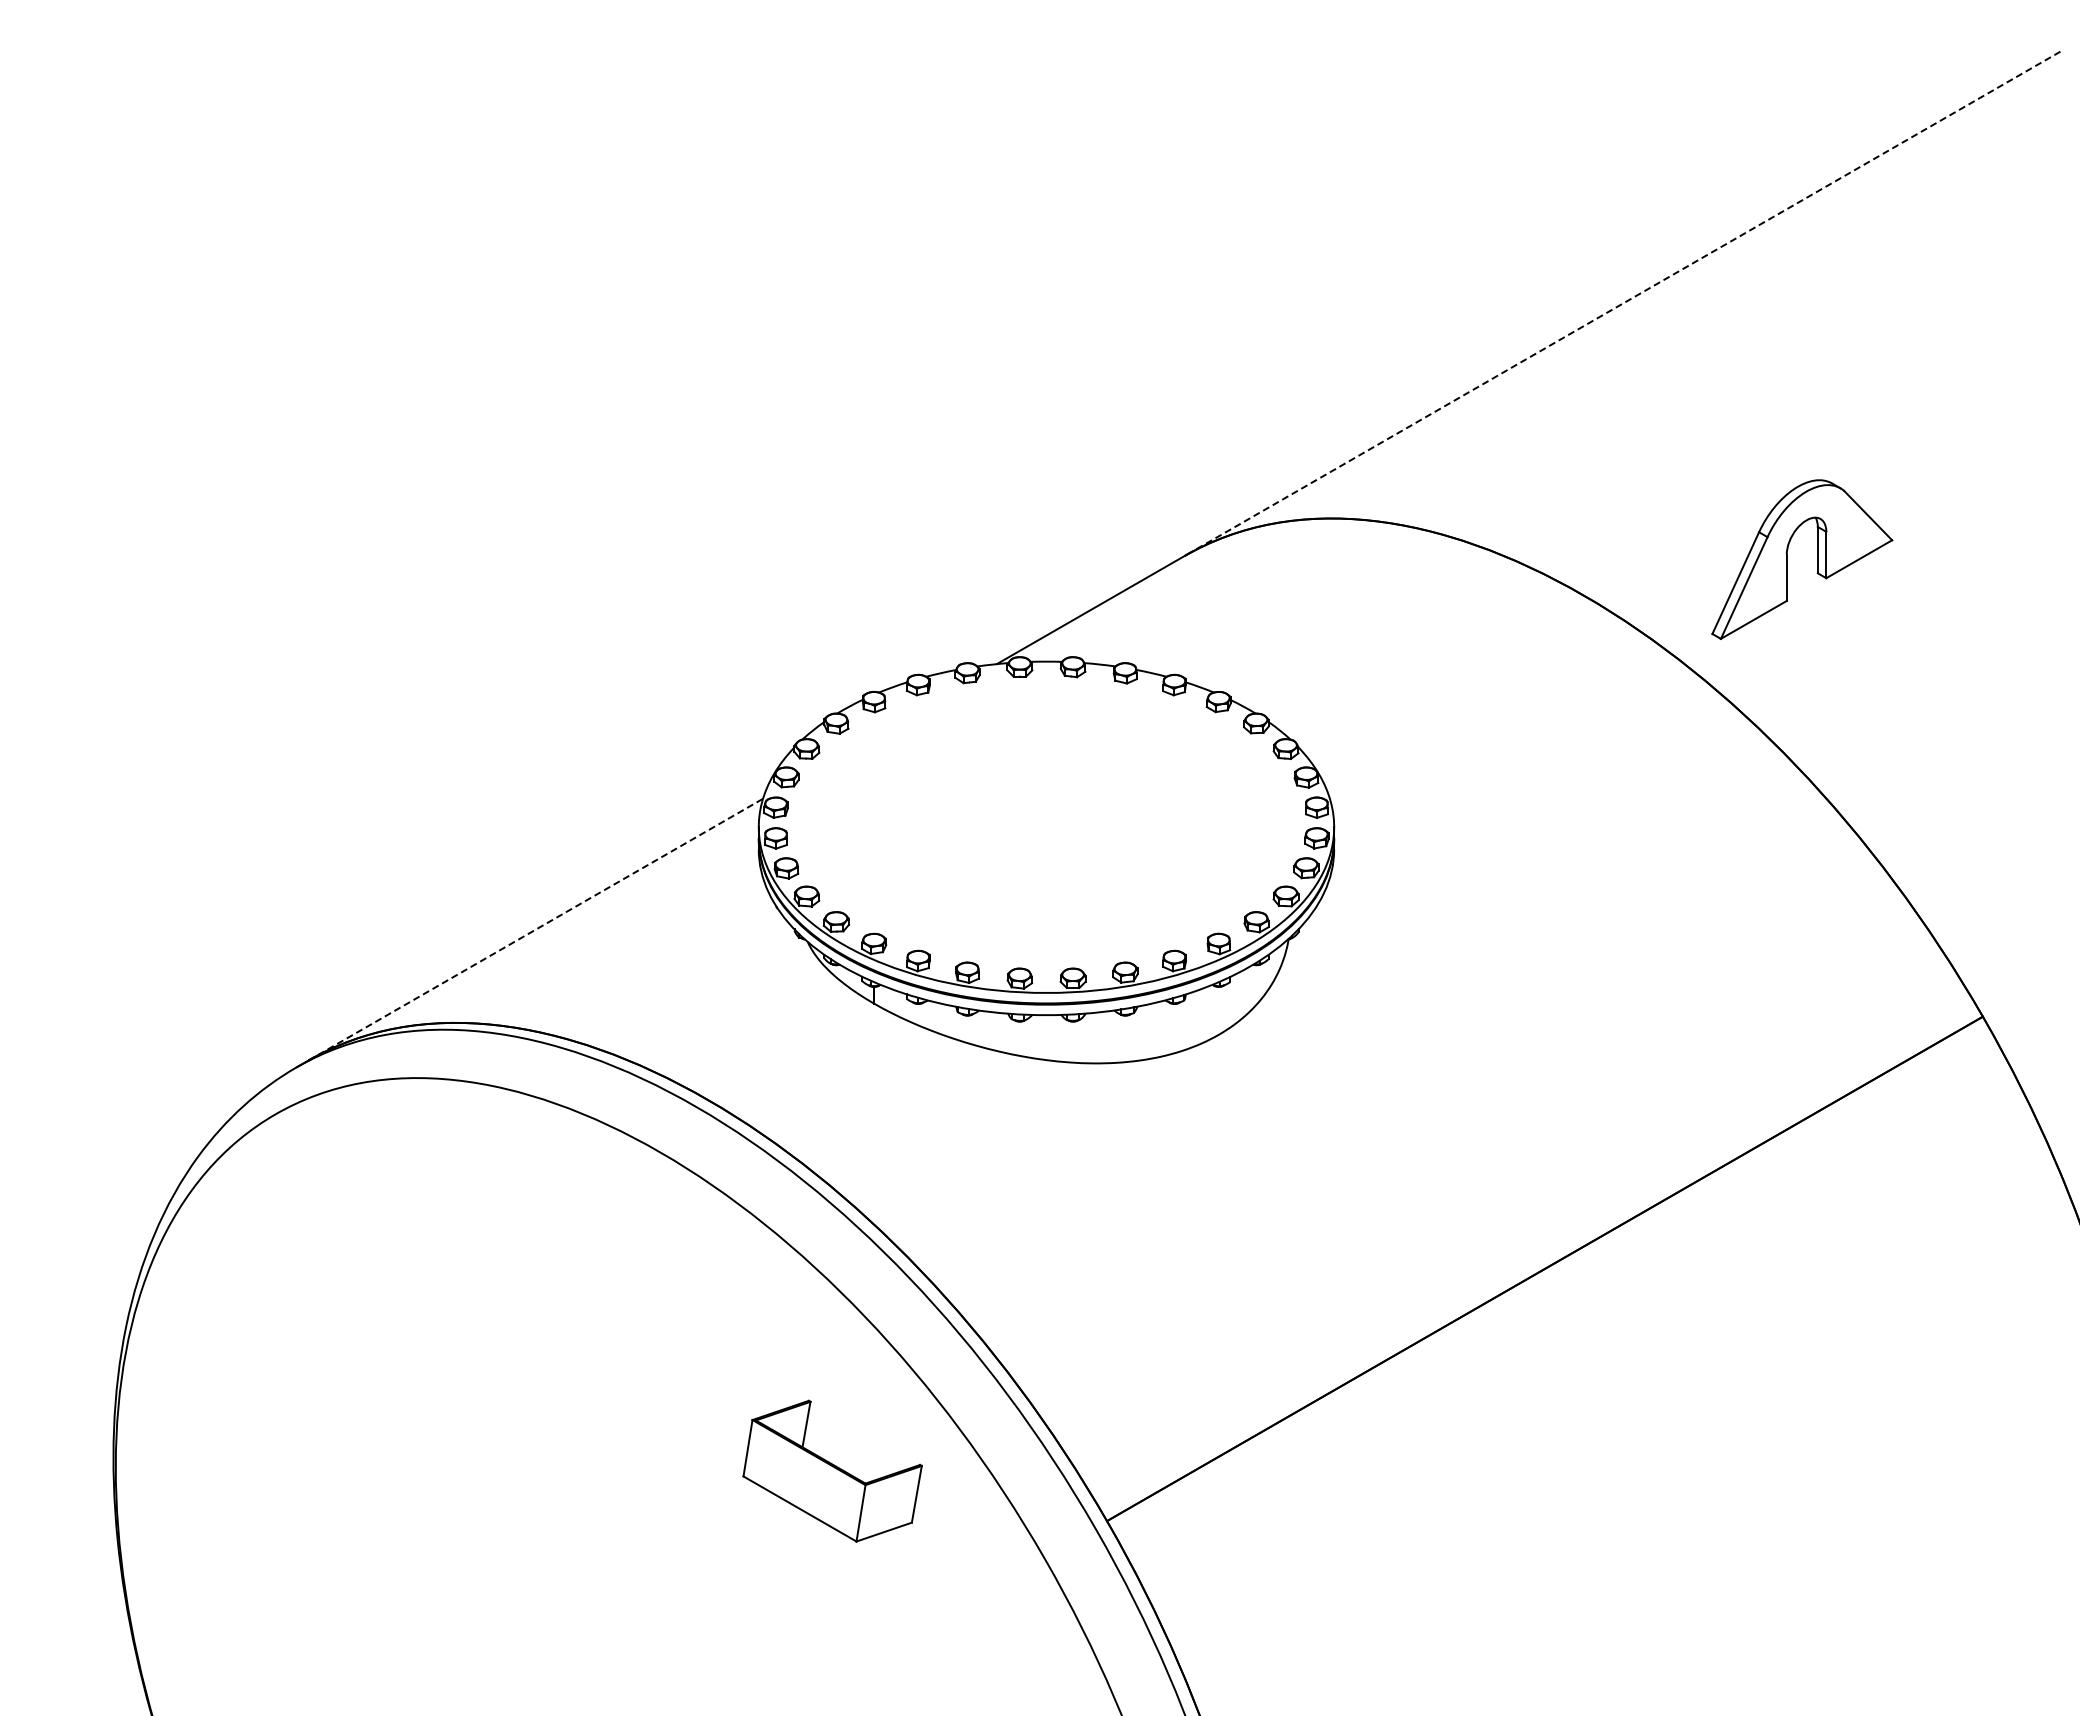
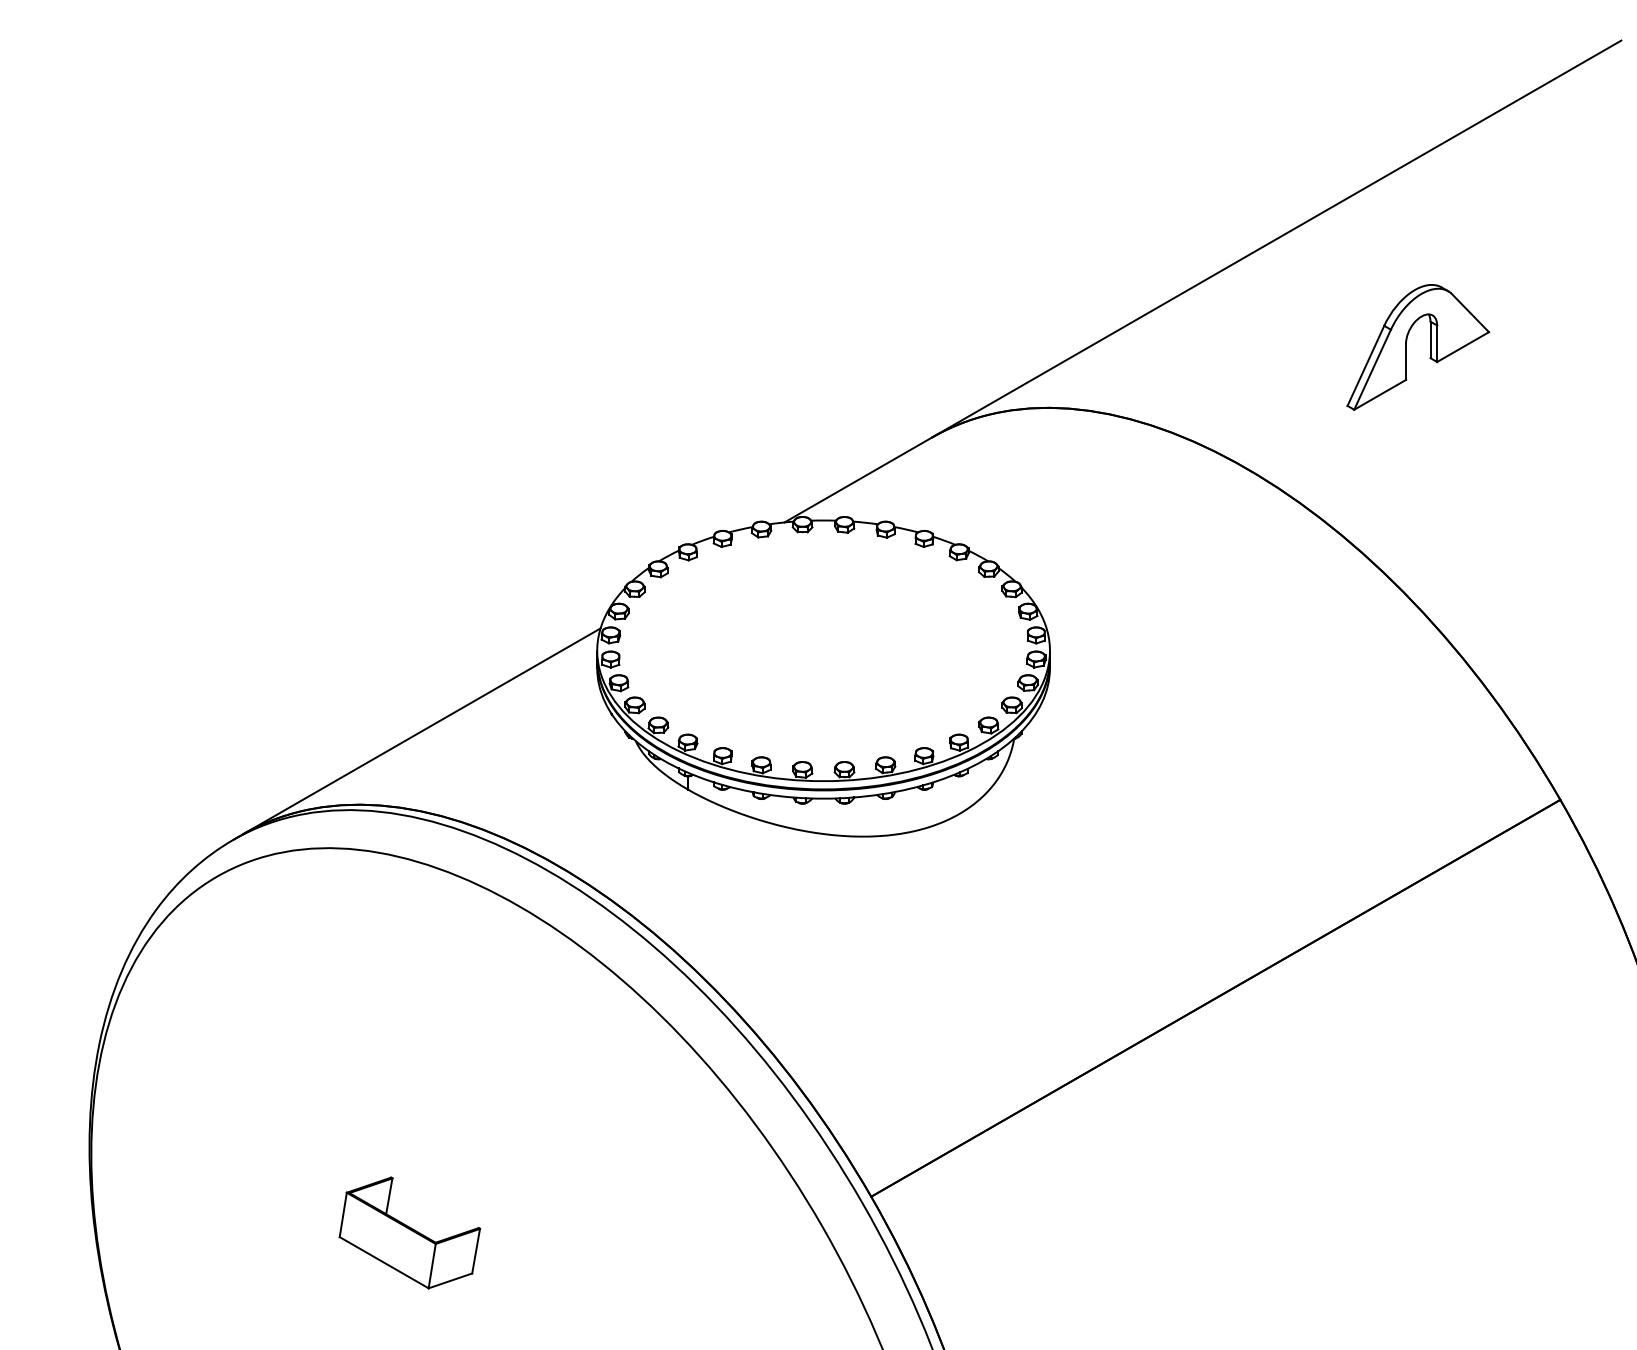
line: (1622, 304) -> (1276, 239), dashed -> solid
part: (1787, 559) -> (1406, 347), moved
line: (536, 929) -> (422, 731), dashed -> solid
part: (832, 1470) -> (409, 1232), moved

